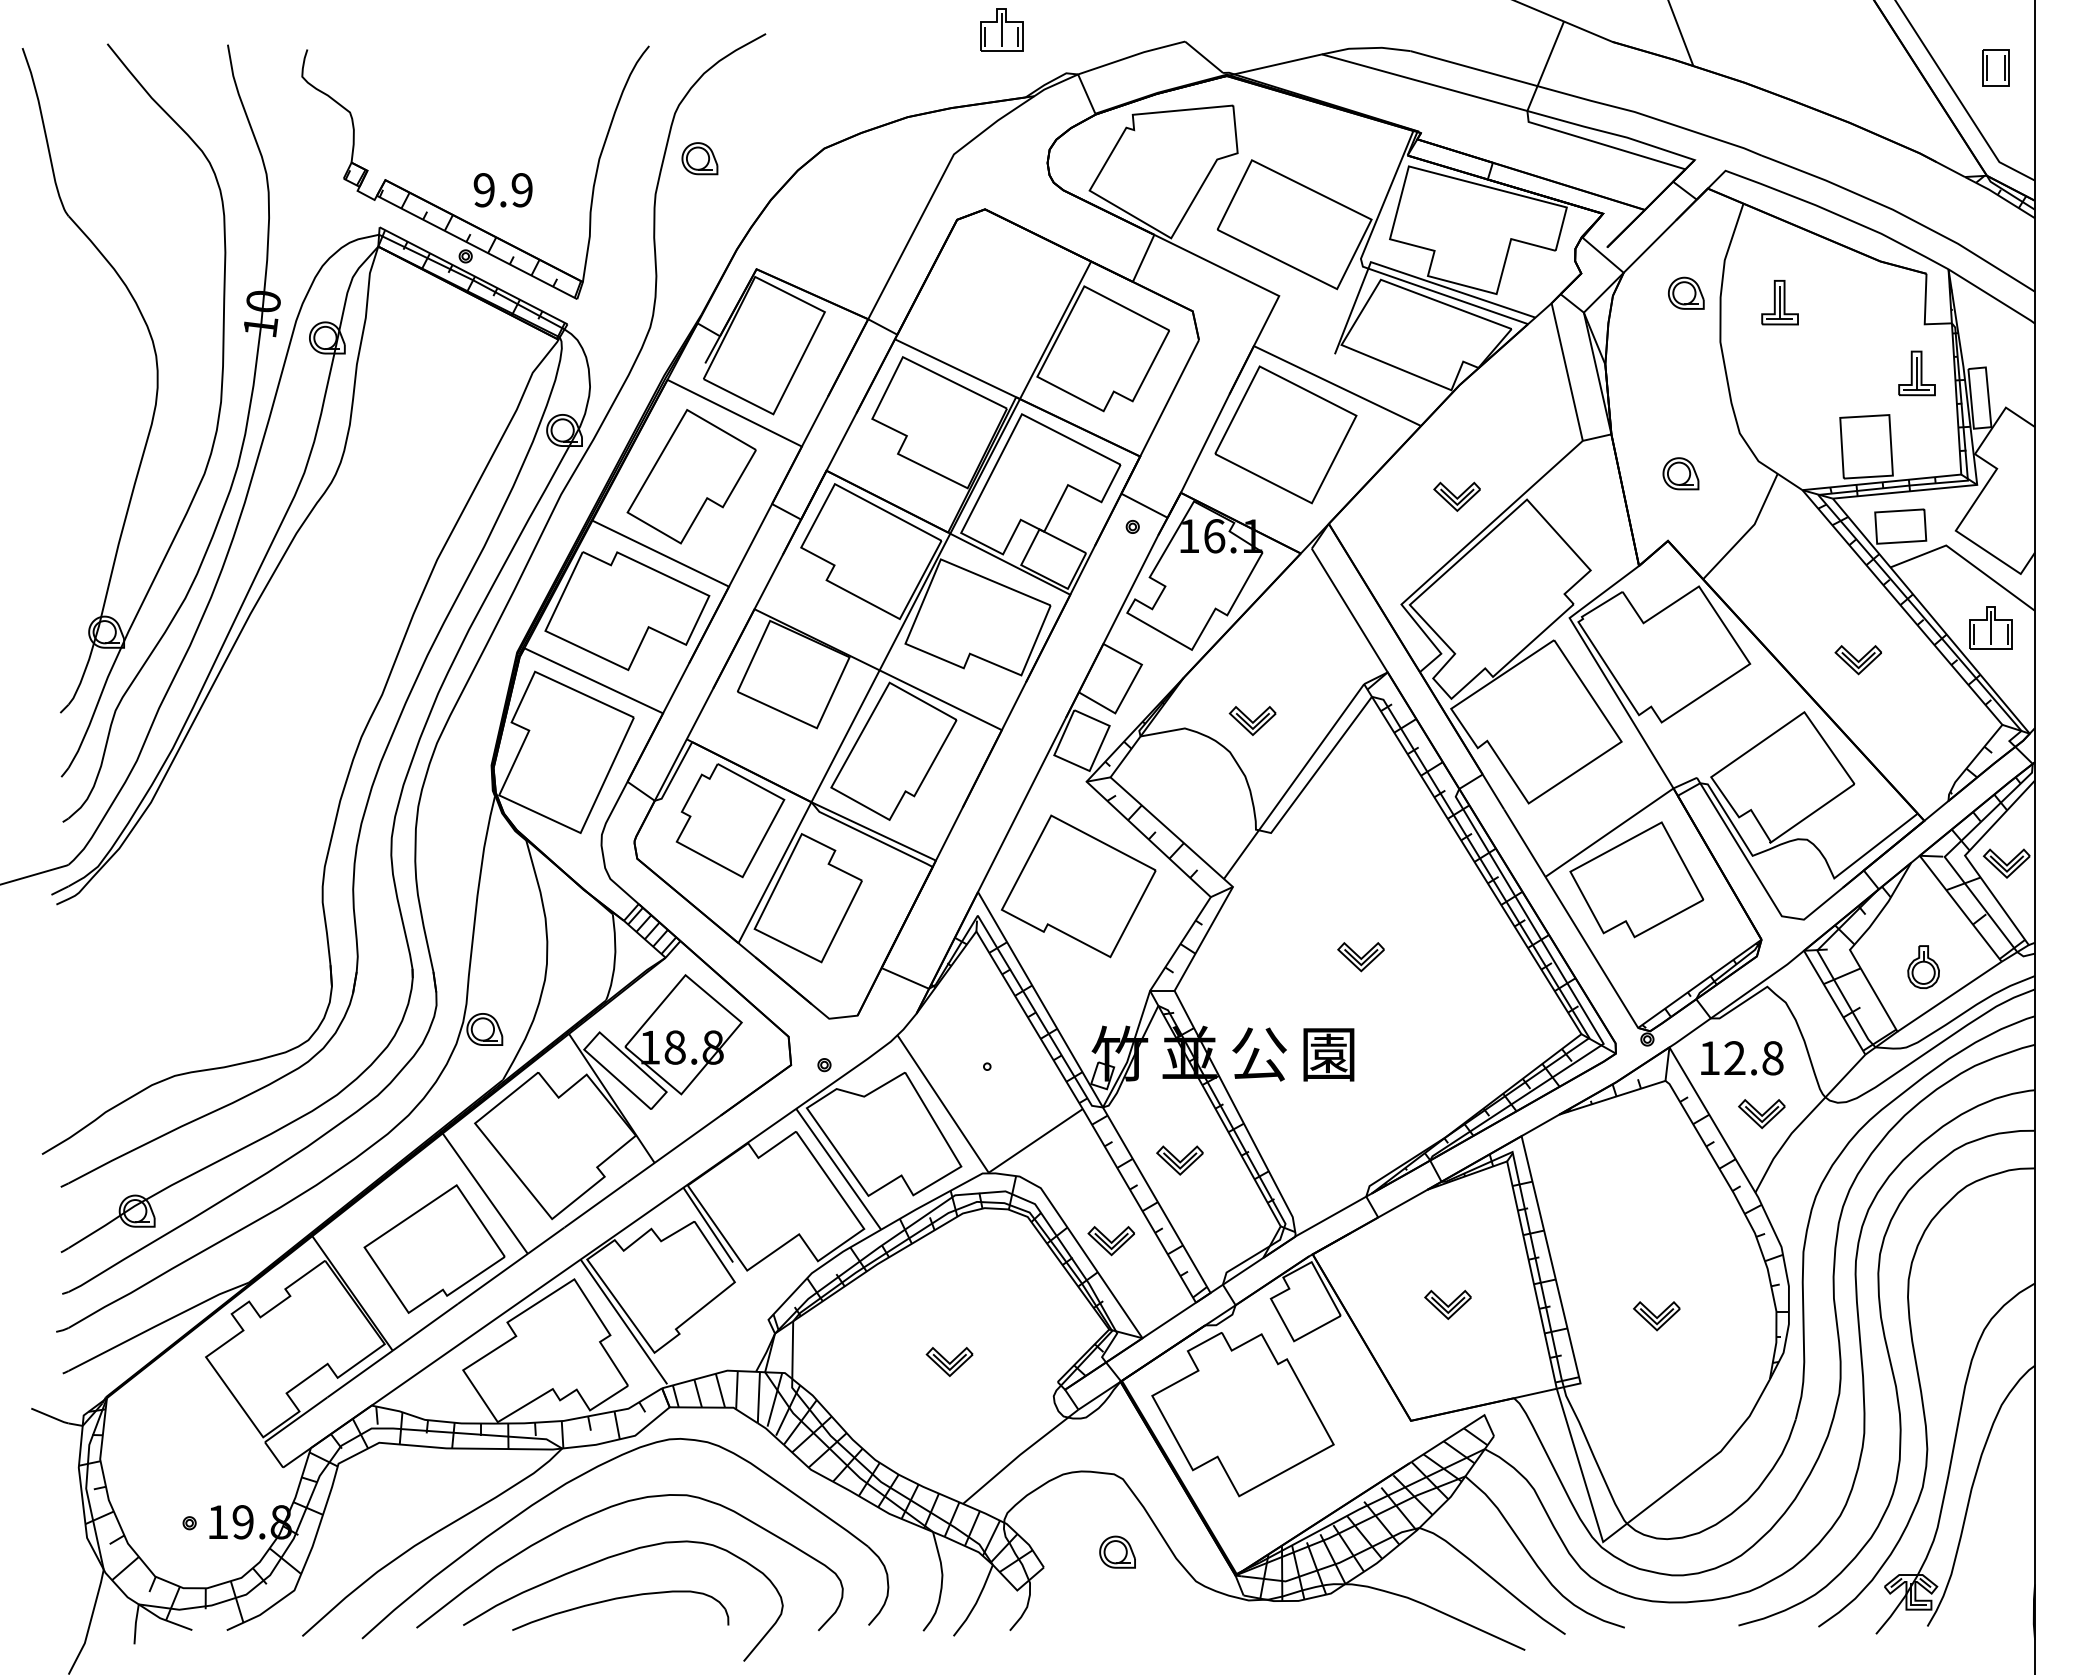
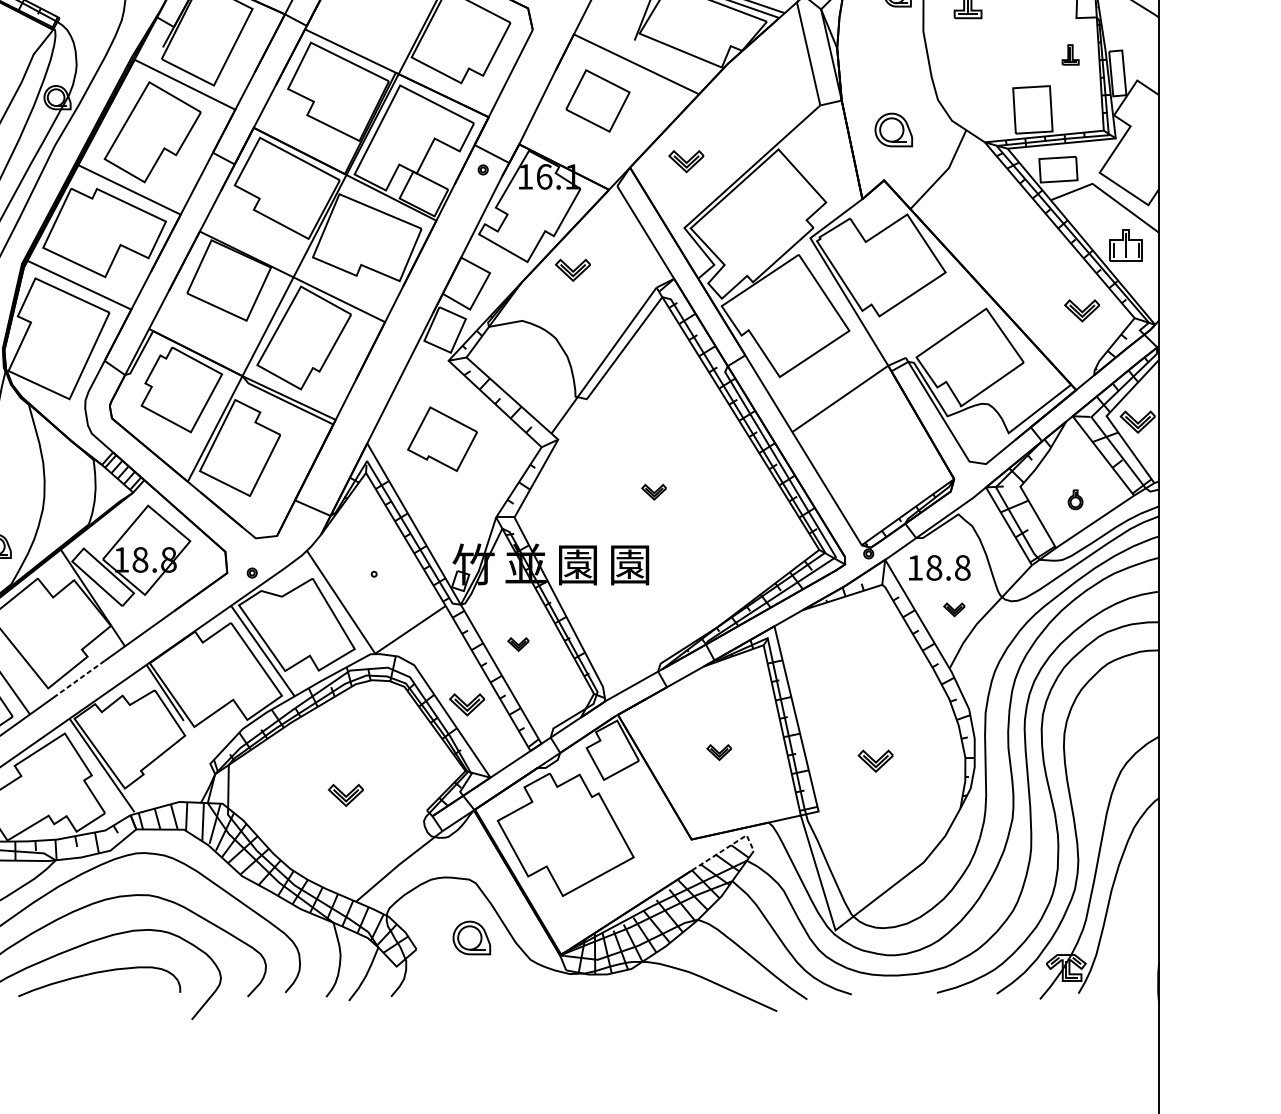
part: (1916, 373) -> (1070, 54), size x0.6
part: (1285, 434) -> (597, 100), size x0.6
part: (1680, 473) -> (893, 129), size x1.4
part: (1456, 496) -> (685, 161), moved
part: (1857, 660) -> (1081, 311), moved
part: (1252, 720) -> (572, 269), moved
part: (1636, 879) -> (860, 434), removed
part: (1078, 886) -> (442, 439), size x0.6
part: (1360, 957) -> (653, 492), size x0.7
part: (1923, 967) -> (1075, 499), size x0.6
text: (1259, 1054) -> (578, 565), 公 -> 園
text: (1734, 1058) -> (933, 568), 12.8 -> 18.8
part: (1761, 1114) -> (954, 610), size x0.6
part: (1179, 1160) -> (518, 644), size x0.6
line: (596, 1204) -> (81, 677), solid -> dashed
part: (1447, 1304) -> (718, 752), size x0.7
line: (1458, 1431) -> (727, 847), solid -> dashed
part: (1117, 1551) -> (471, 937), size x1.4

